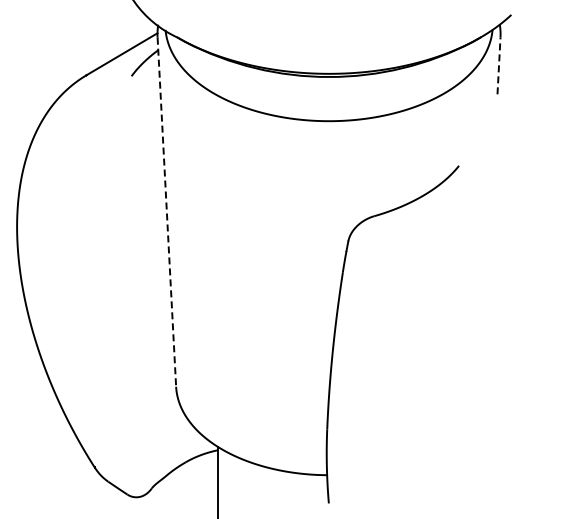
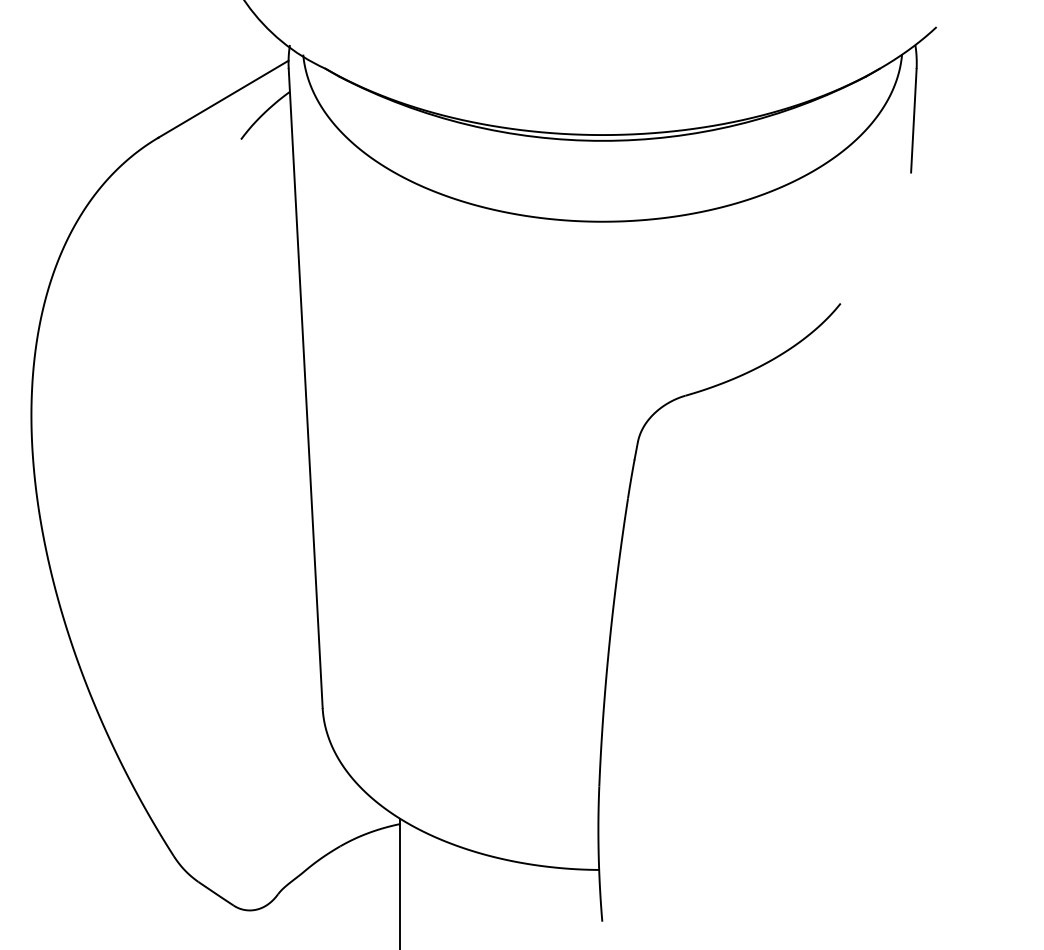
line: (499, 65) -> (914, 119), dashed -> solid
line: (166, 212) -> (305, 388), dashed -> solid

